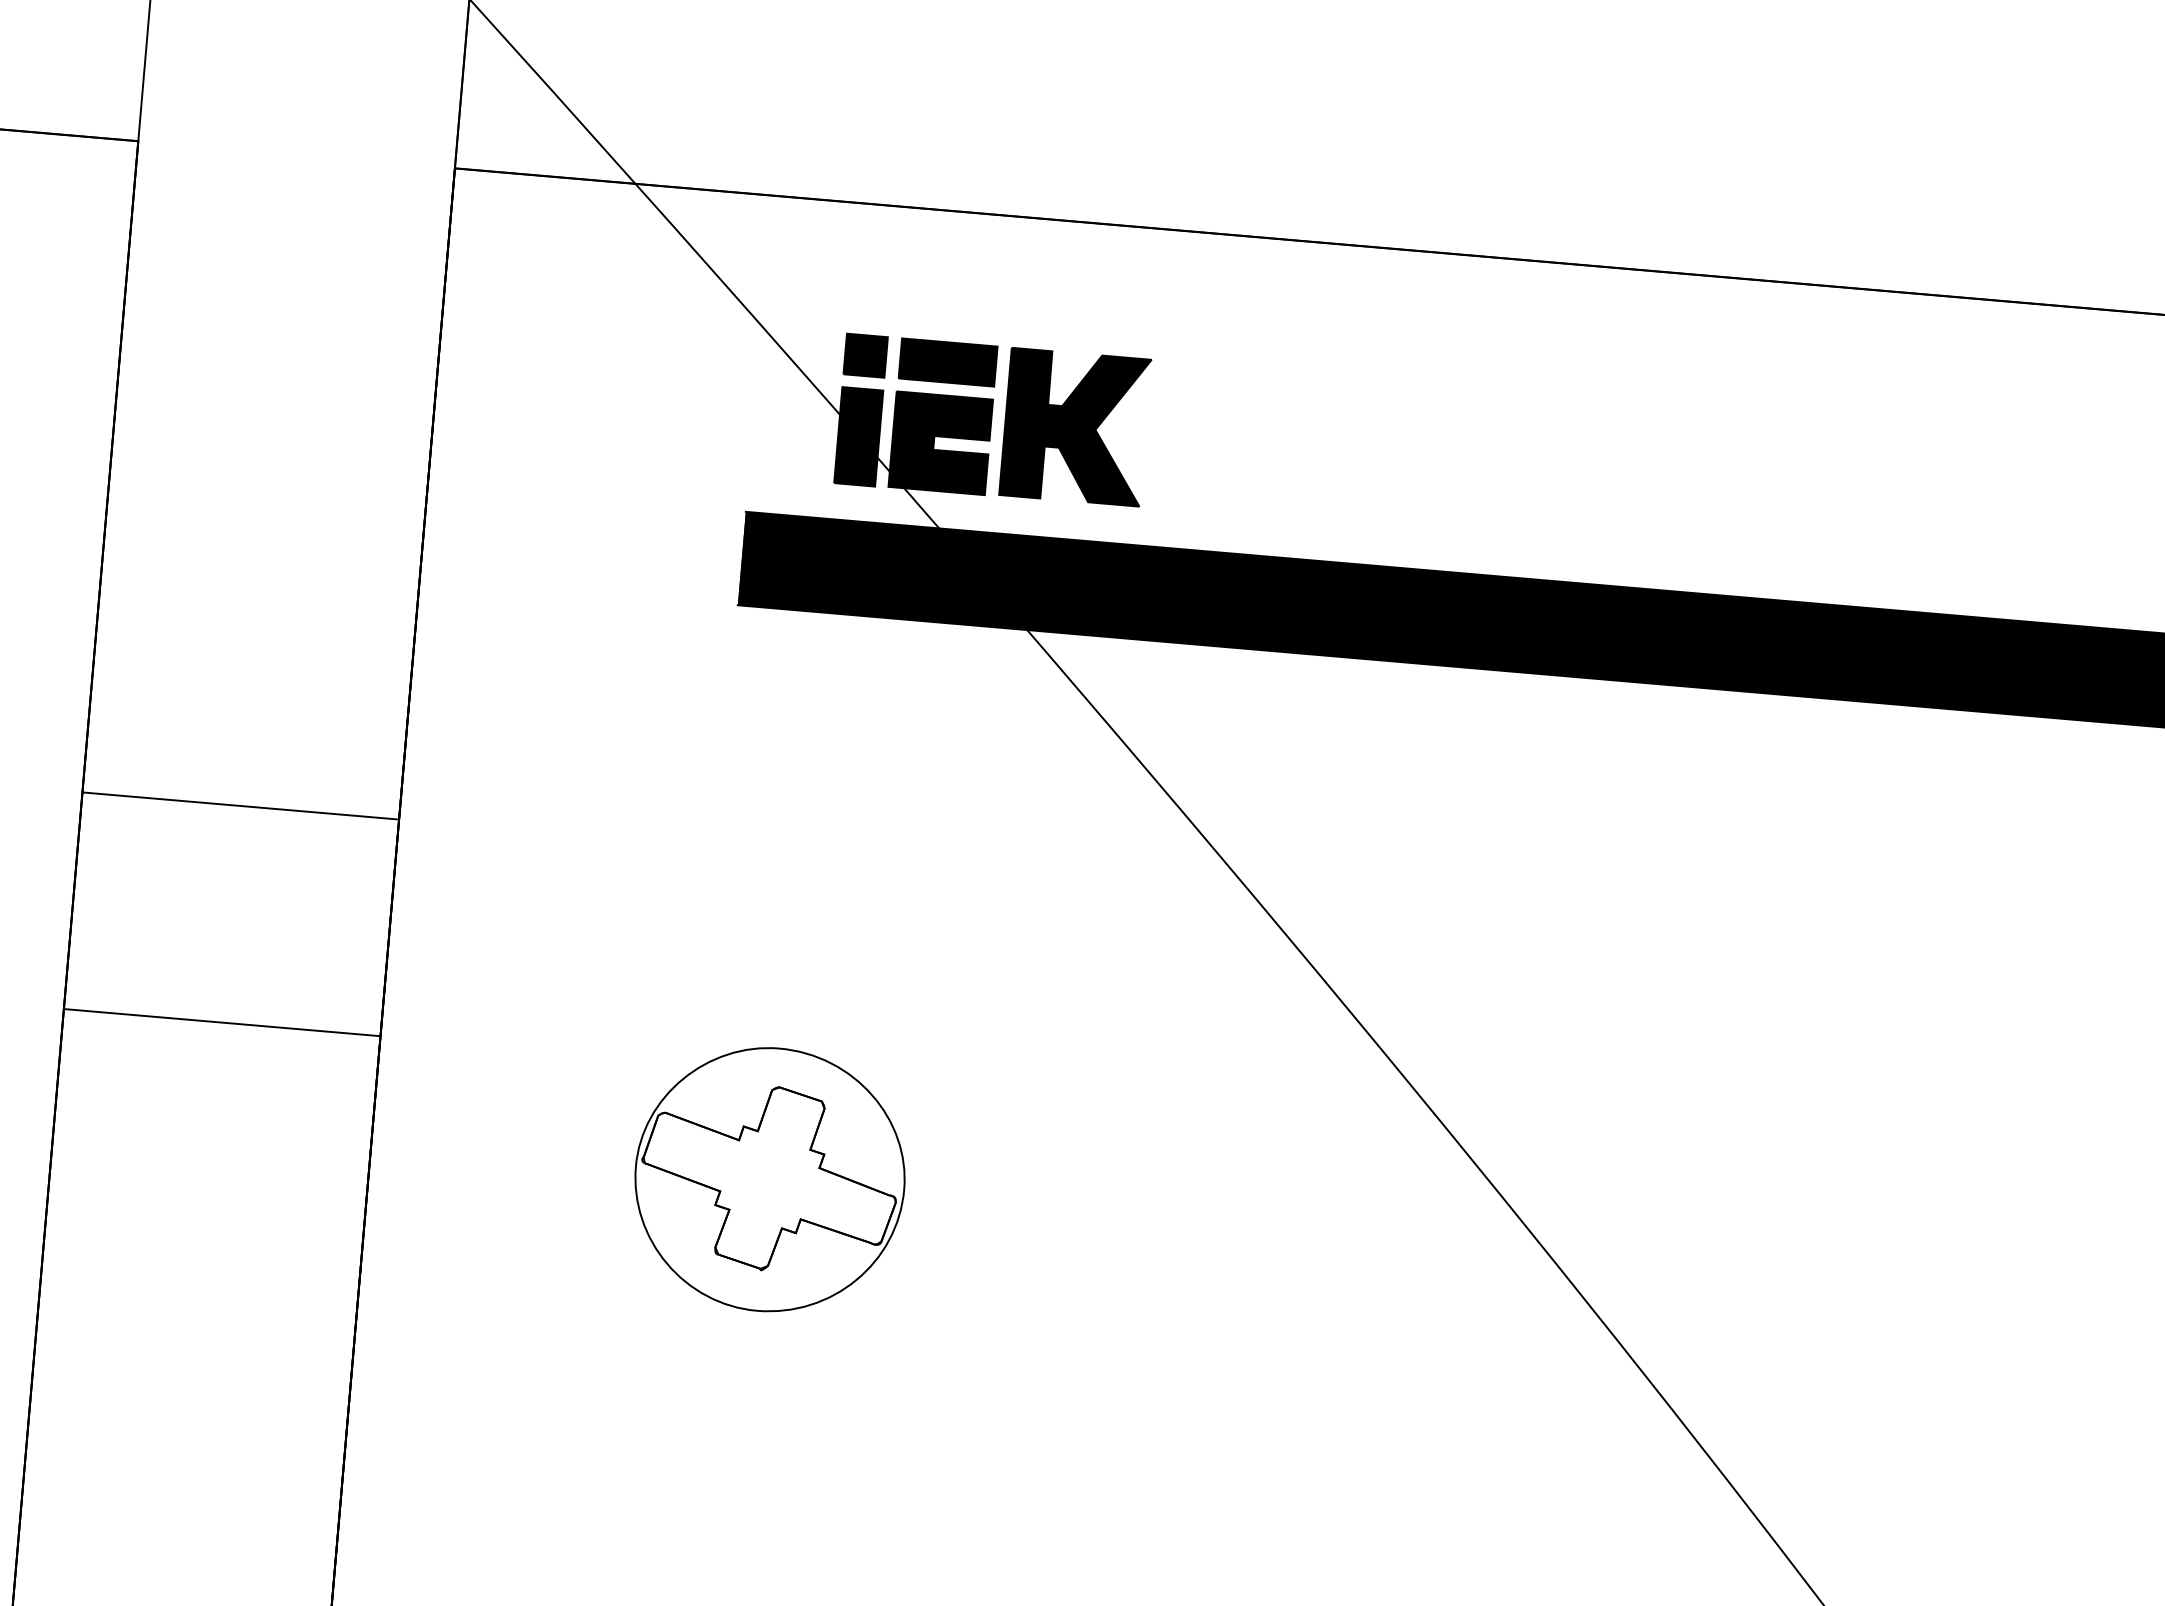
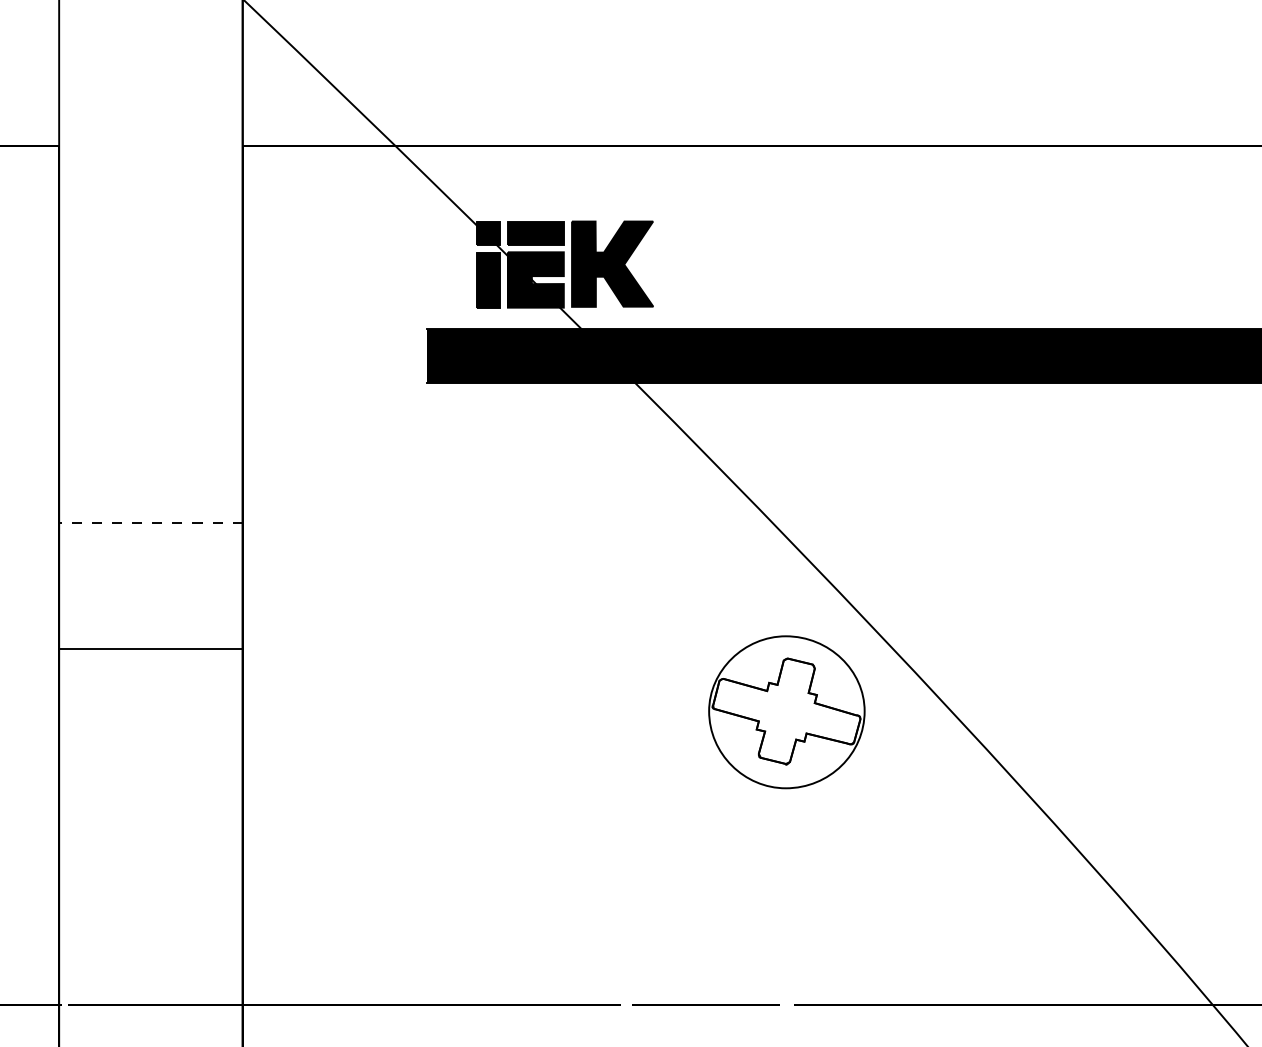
line: (239, 806) -> (150, 523), solid -> dashed
part: (769, 1180) -> (786, 712), moved

